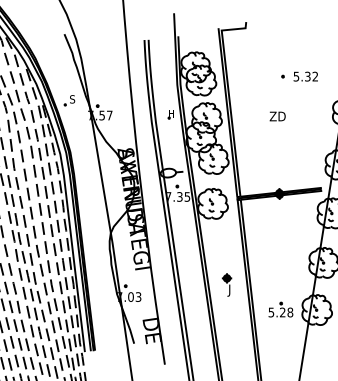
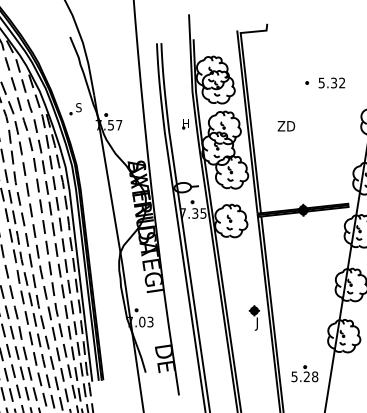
text: (277, 116) -> (286, 126), moved
part: (226, 284) -> (253, 317), moved
part: (280, 309) -> (304, 373), moved

